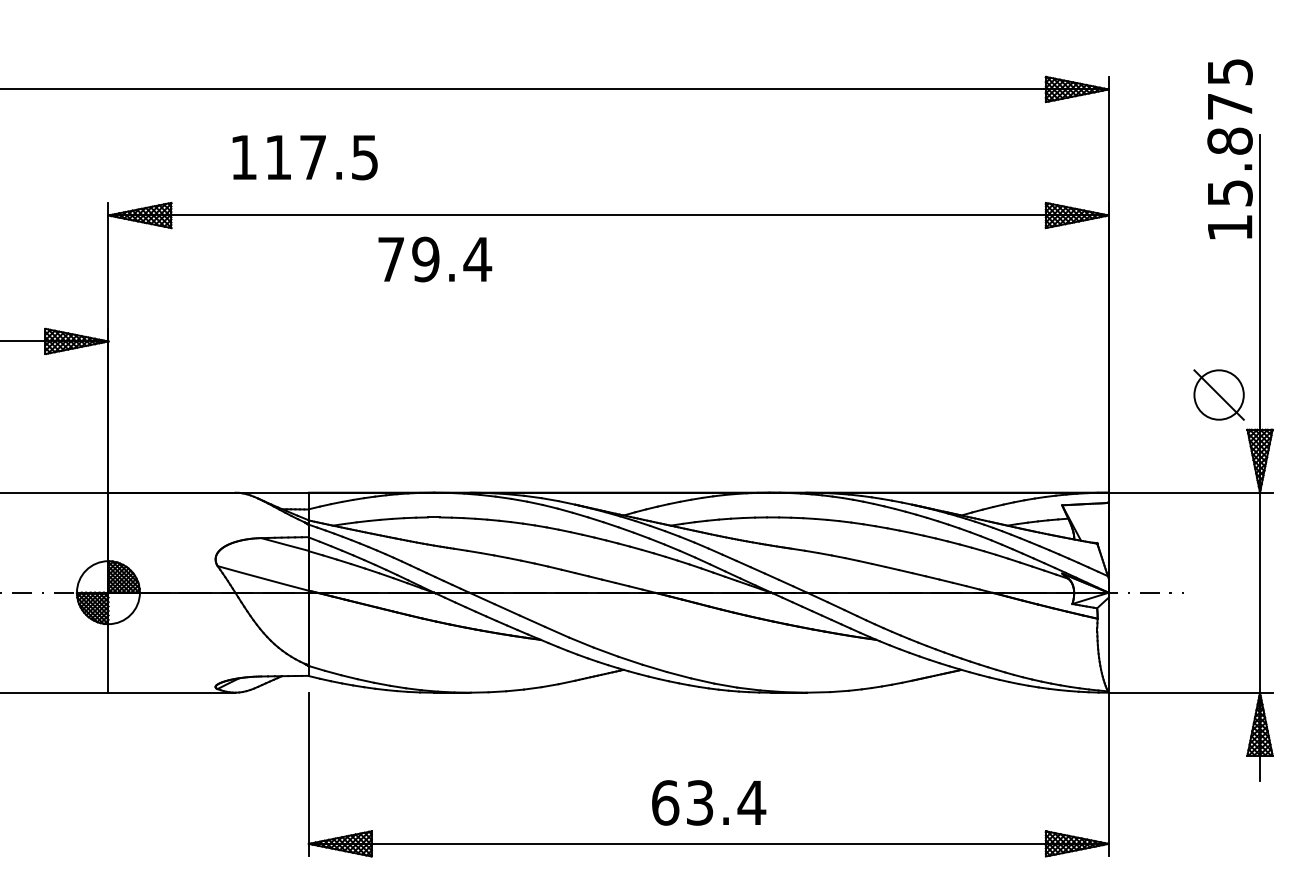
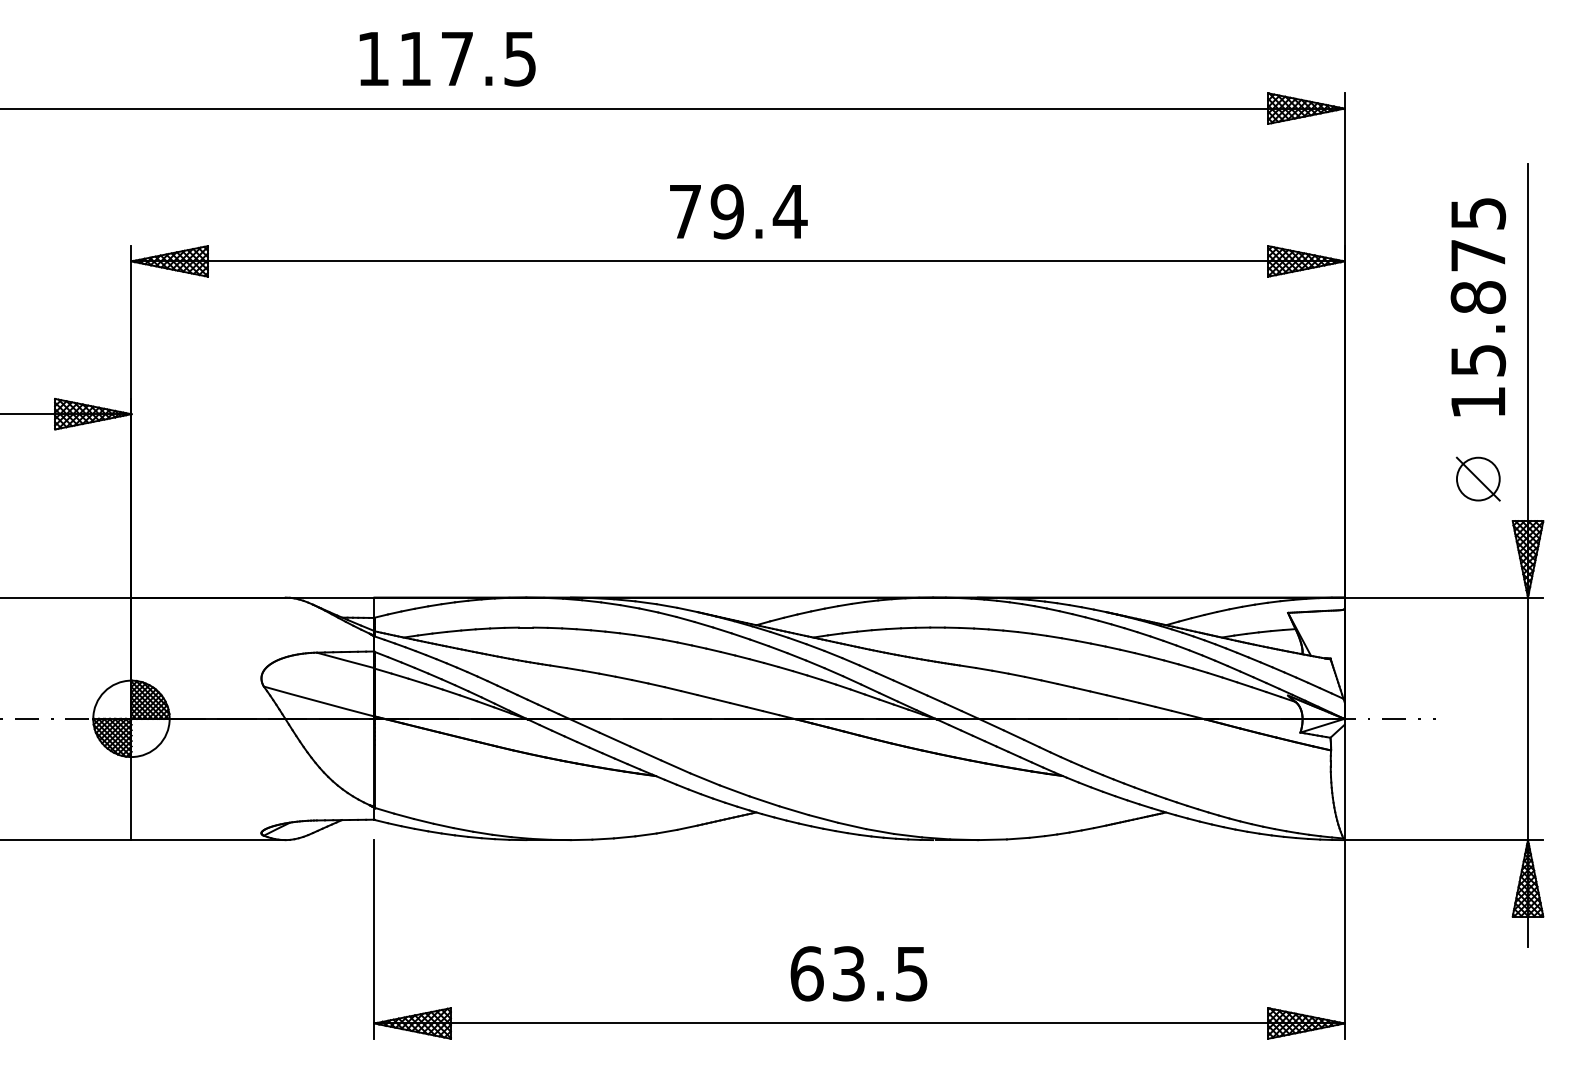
text: (1229, 149) -> (1477, 307), moved
text: (304, 157) -> (446, 58), moved
text: (435, 259) -> (739, 211), moved
part: (1218, 394) -> (1477, 478), size x0.71
text: (751, 802) -> (911, 973), 63.4 -> 63.5

